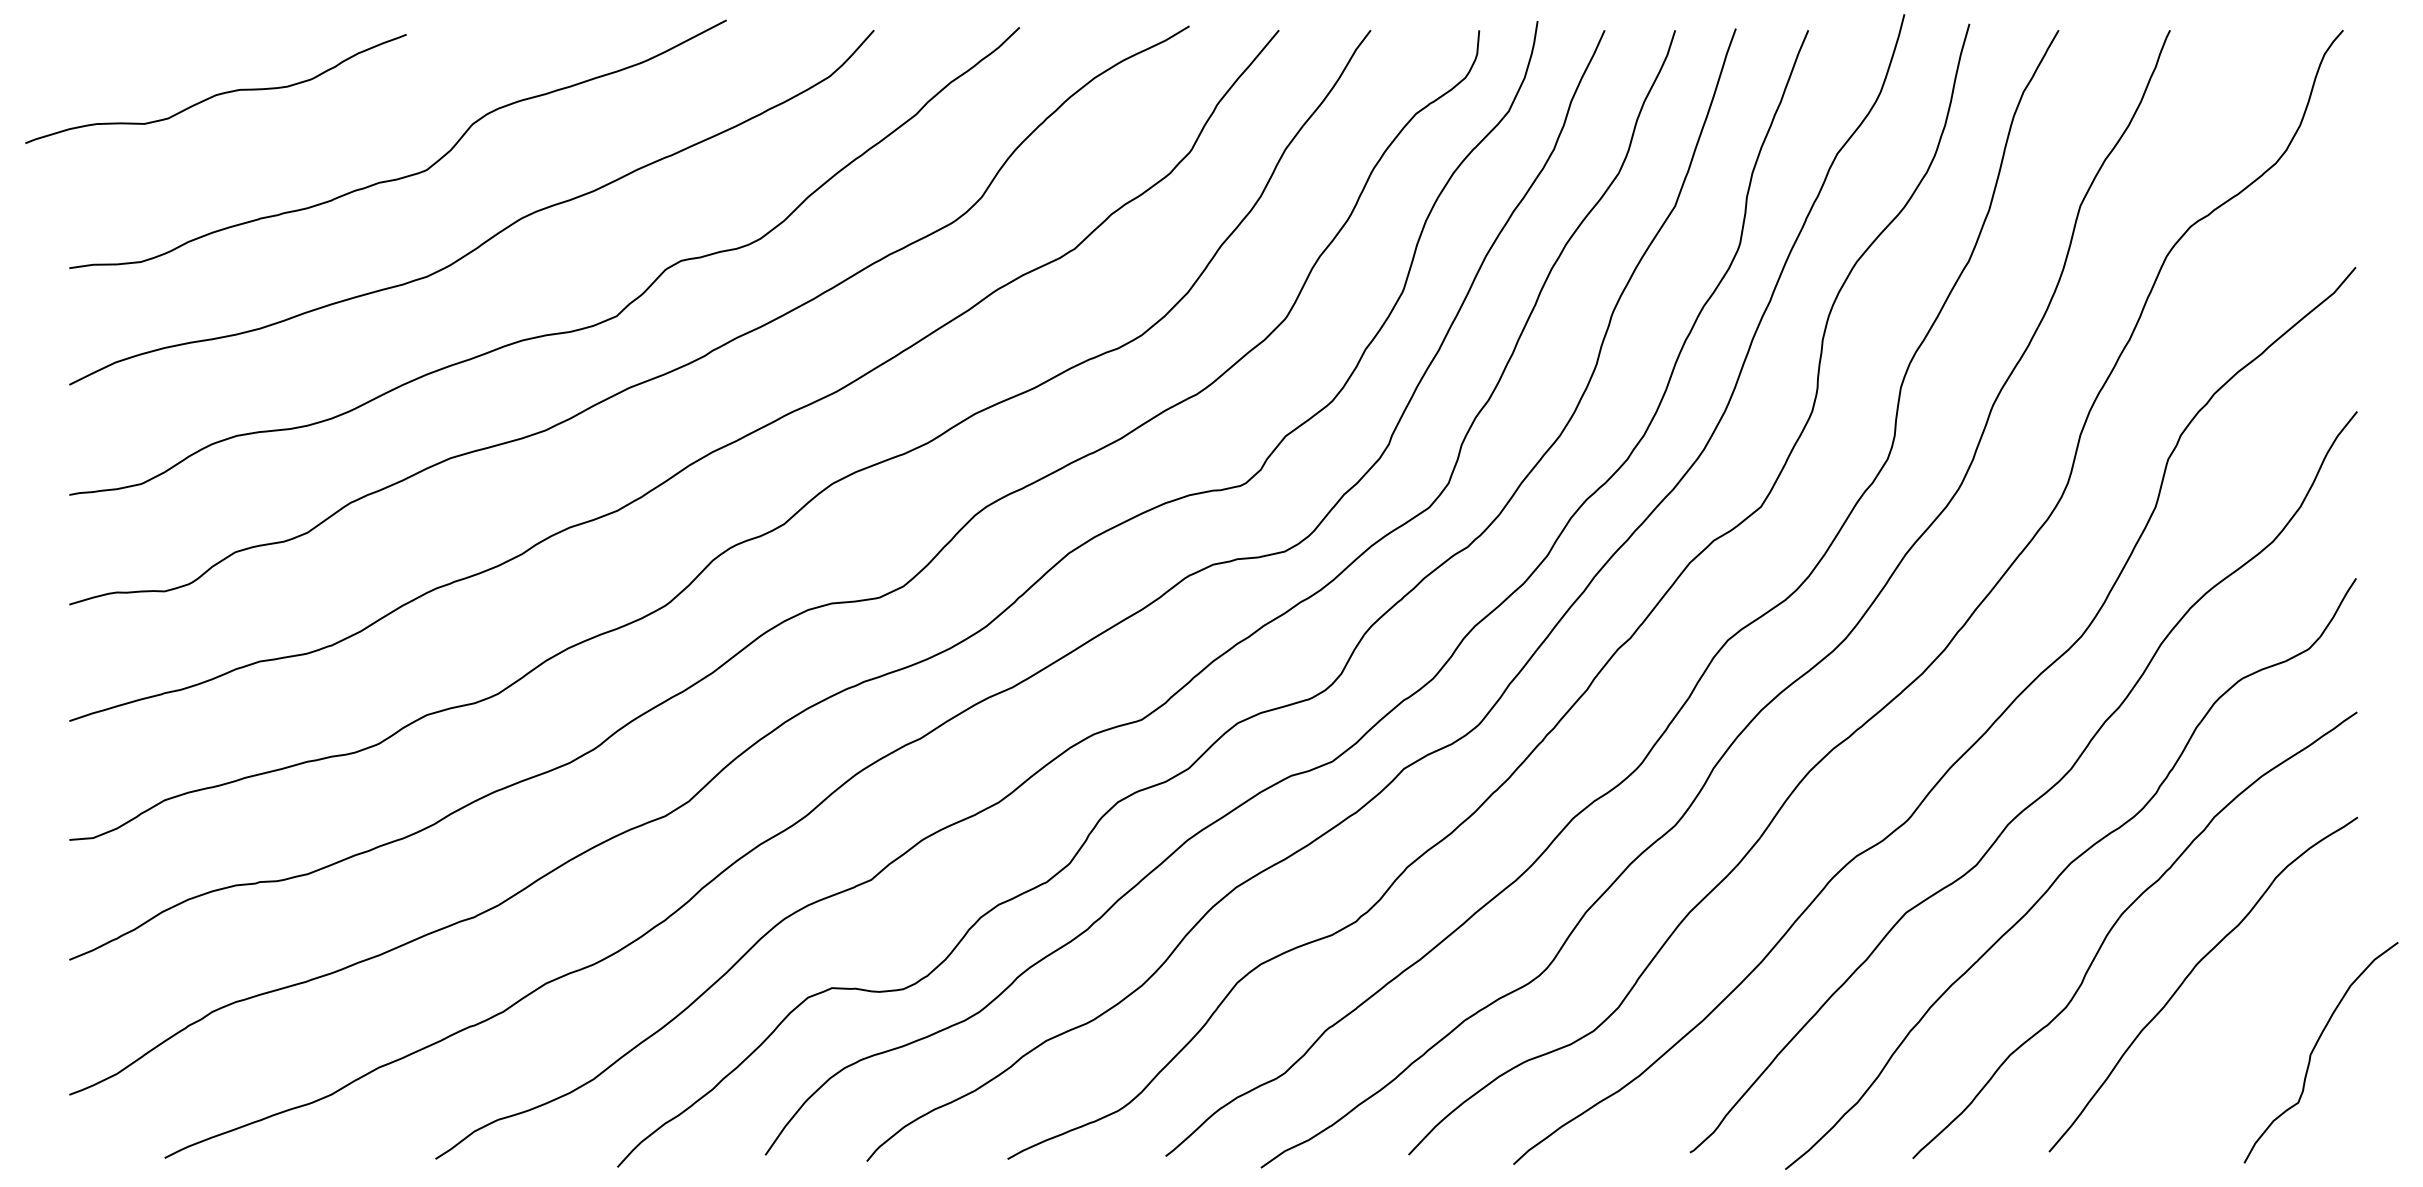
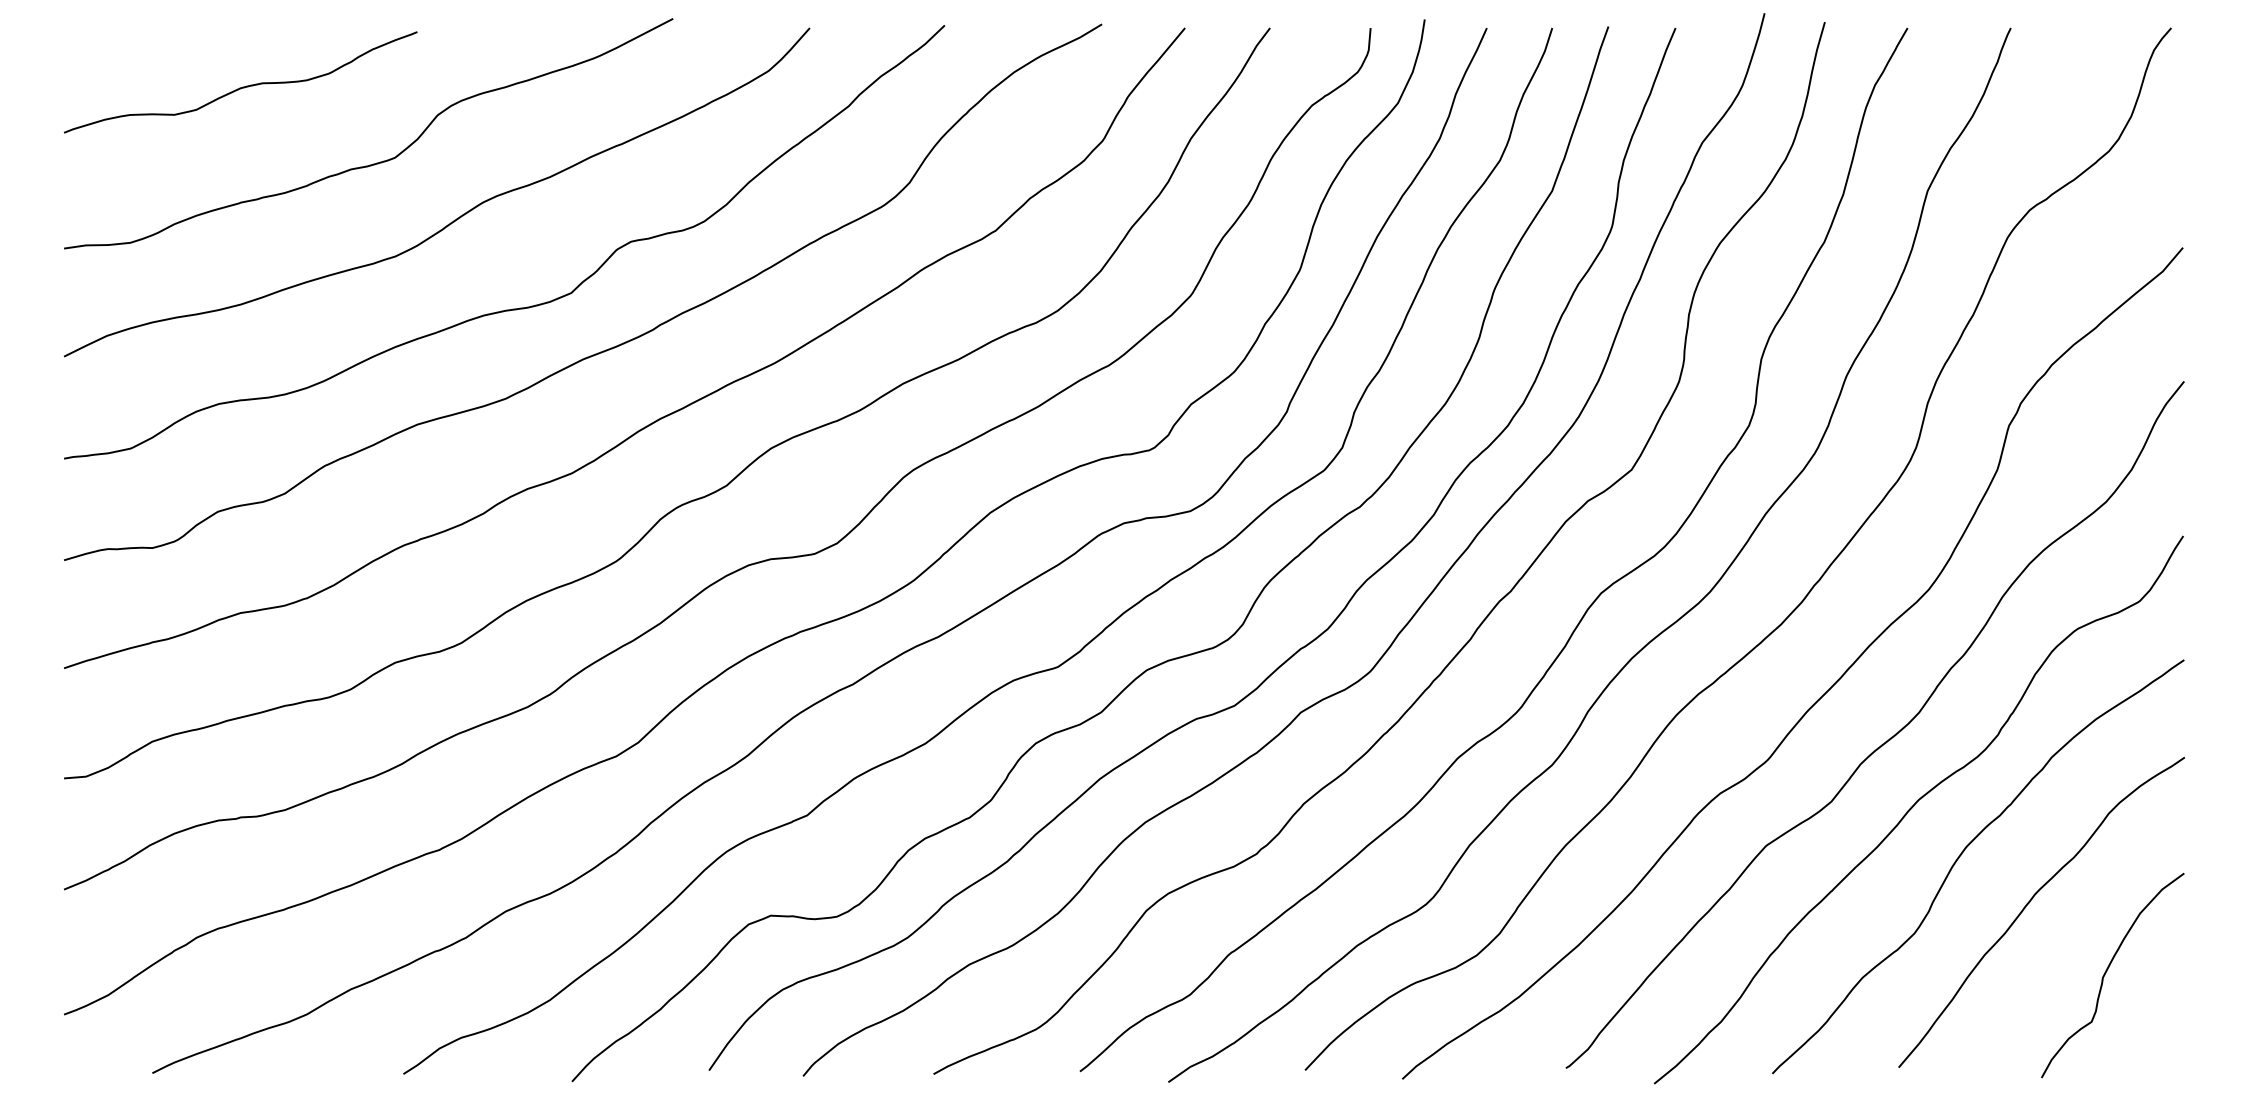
curve: (217, 93) -> (242, 86), moved
curve: (2314, 1049) -> (2106, 972), moved

